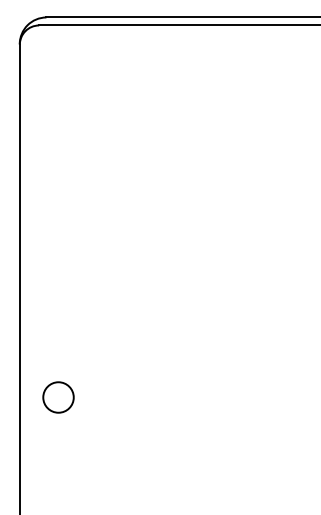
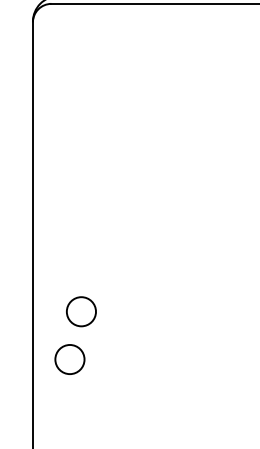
circle: (70, 347) -> (81, 311), added

